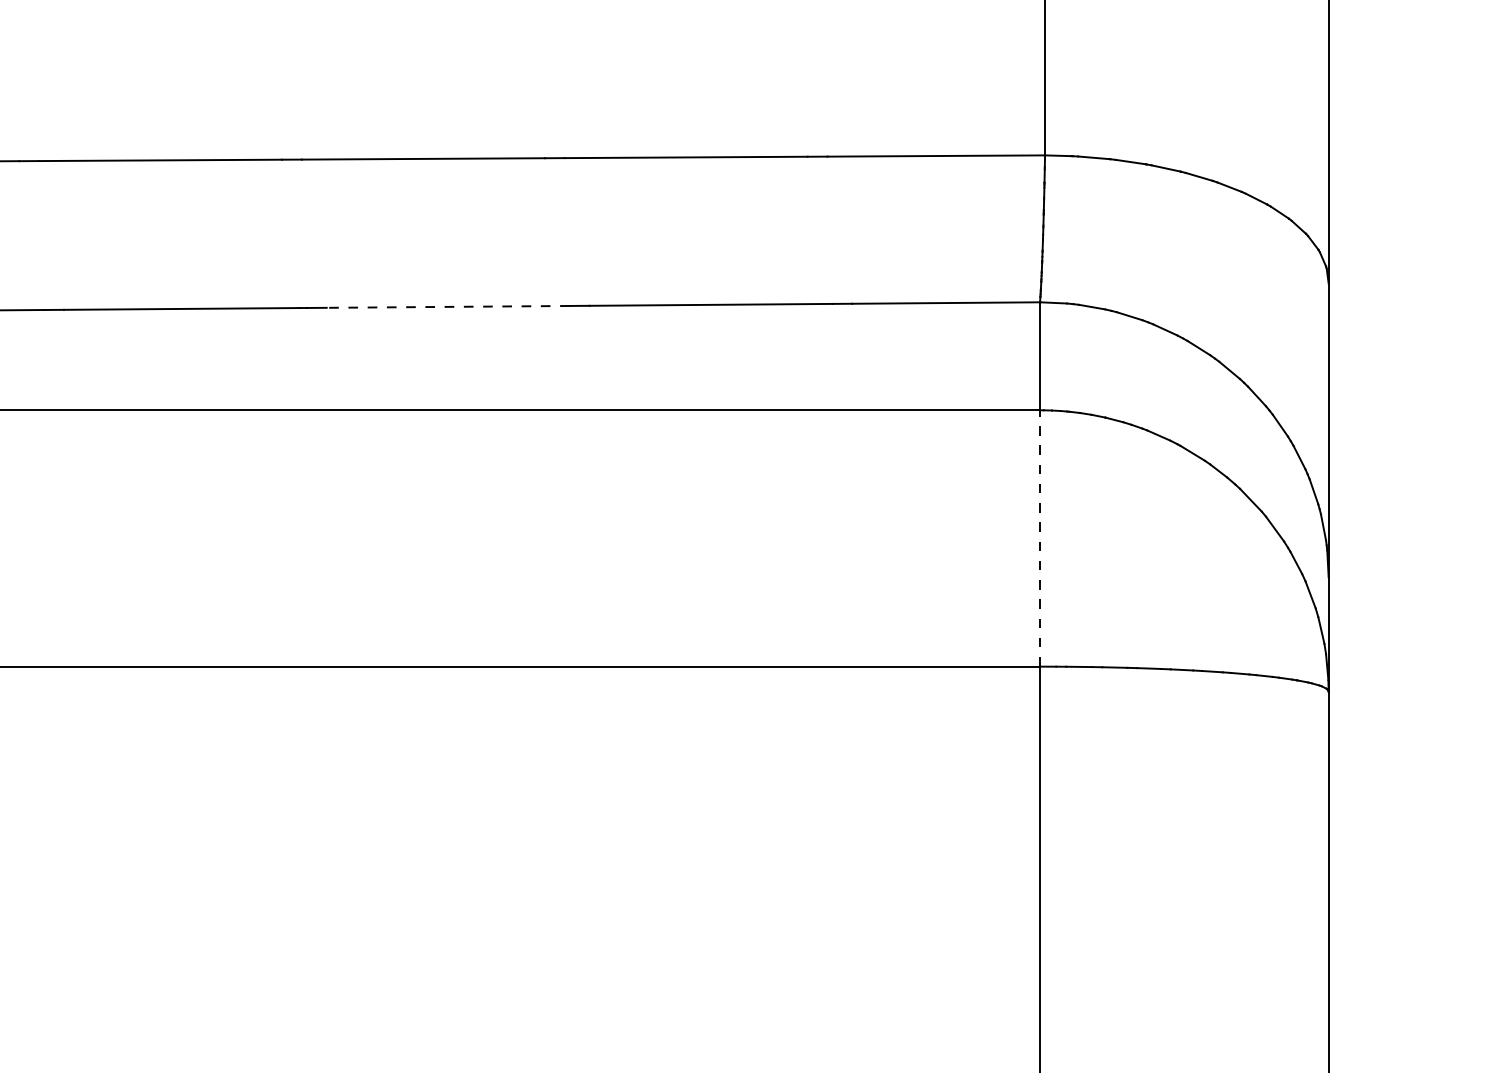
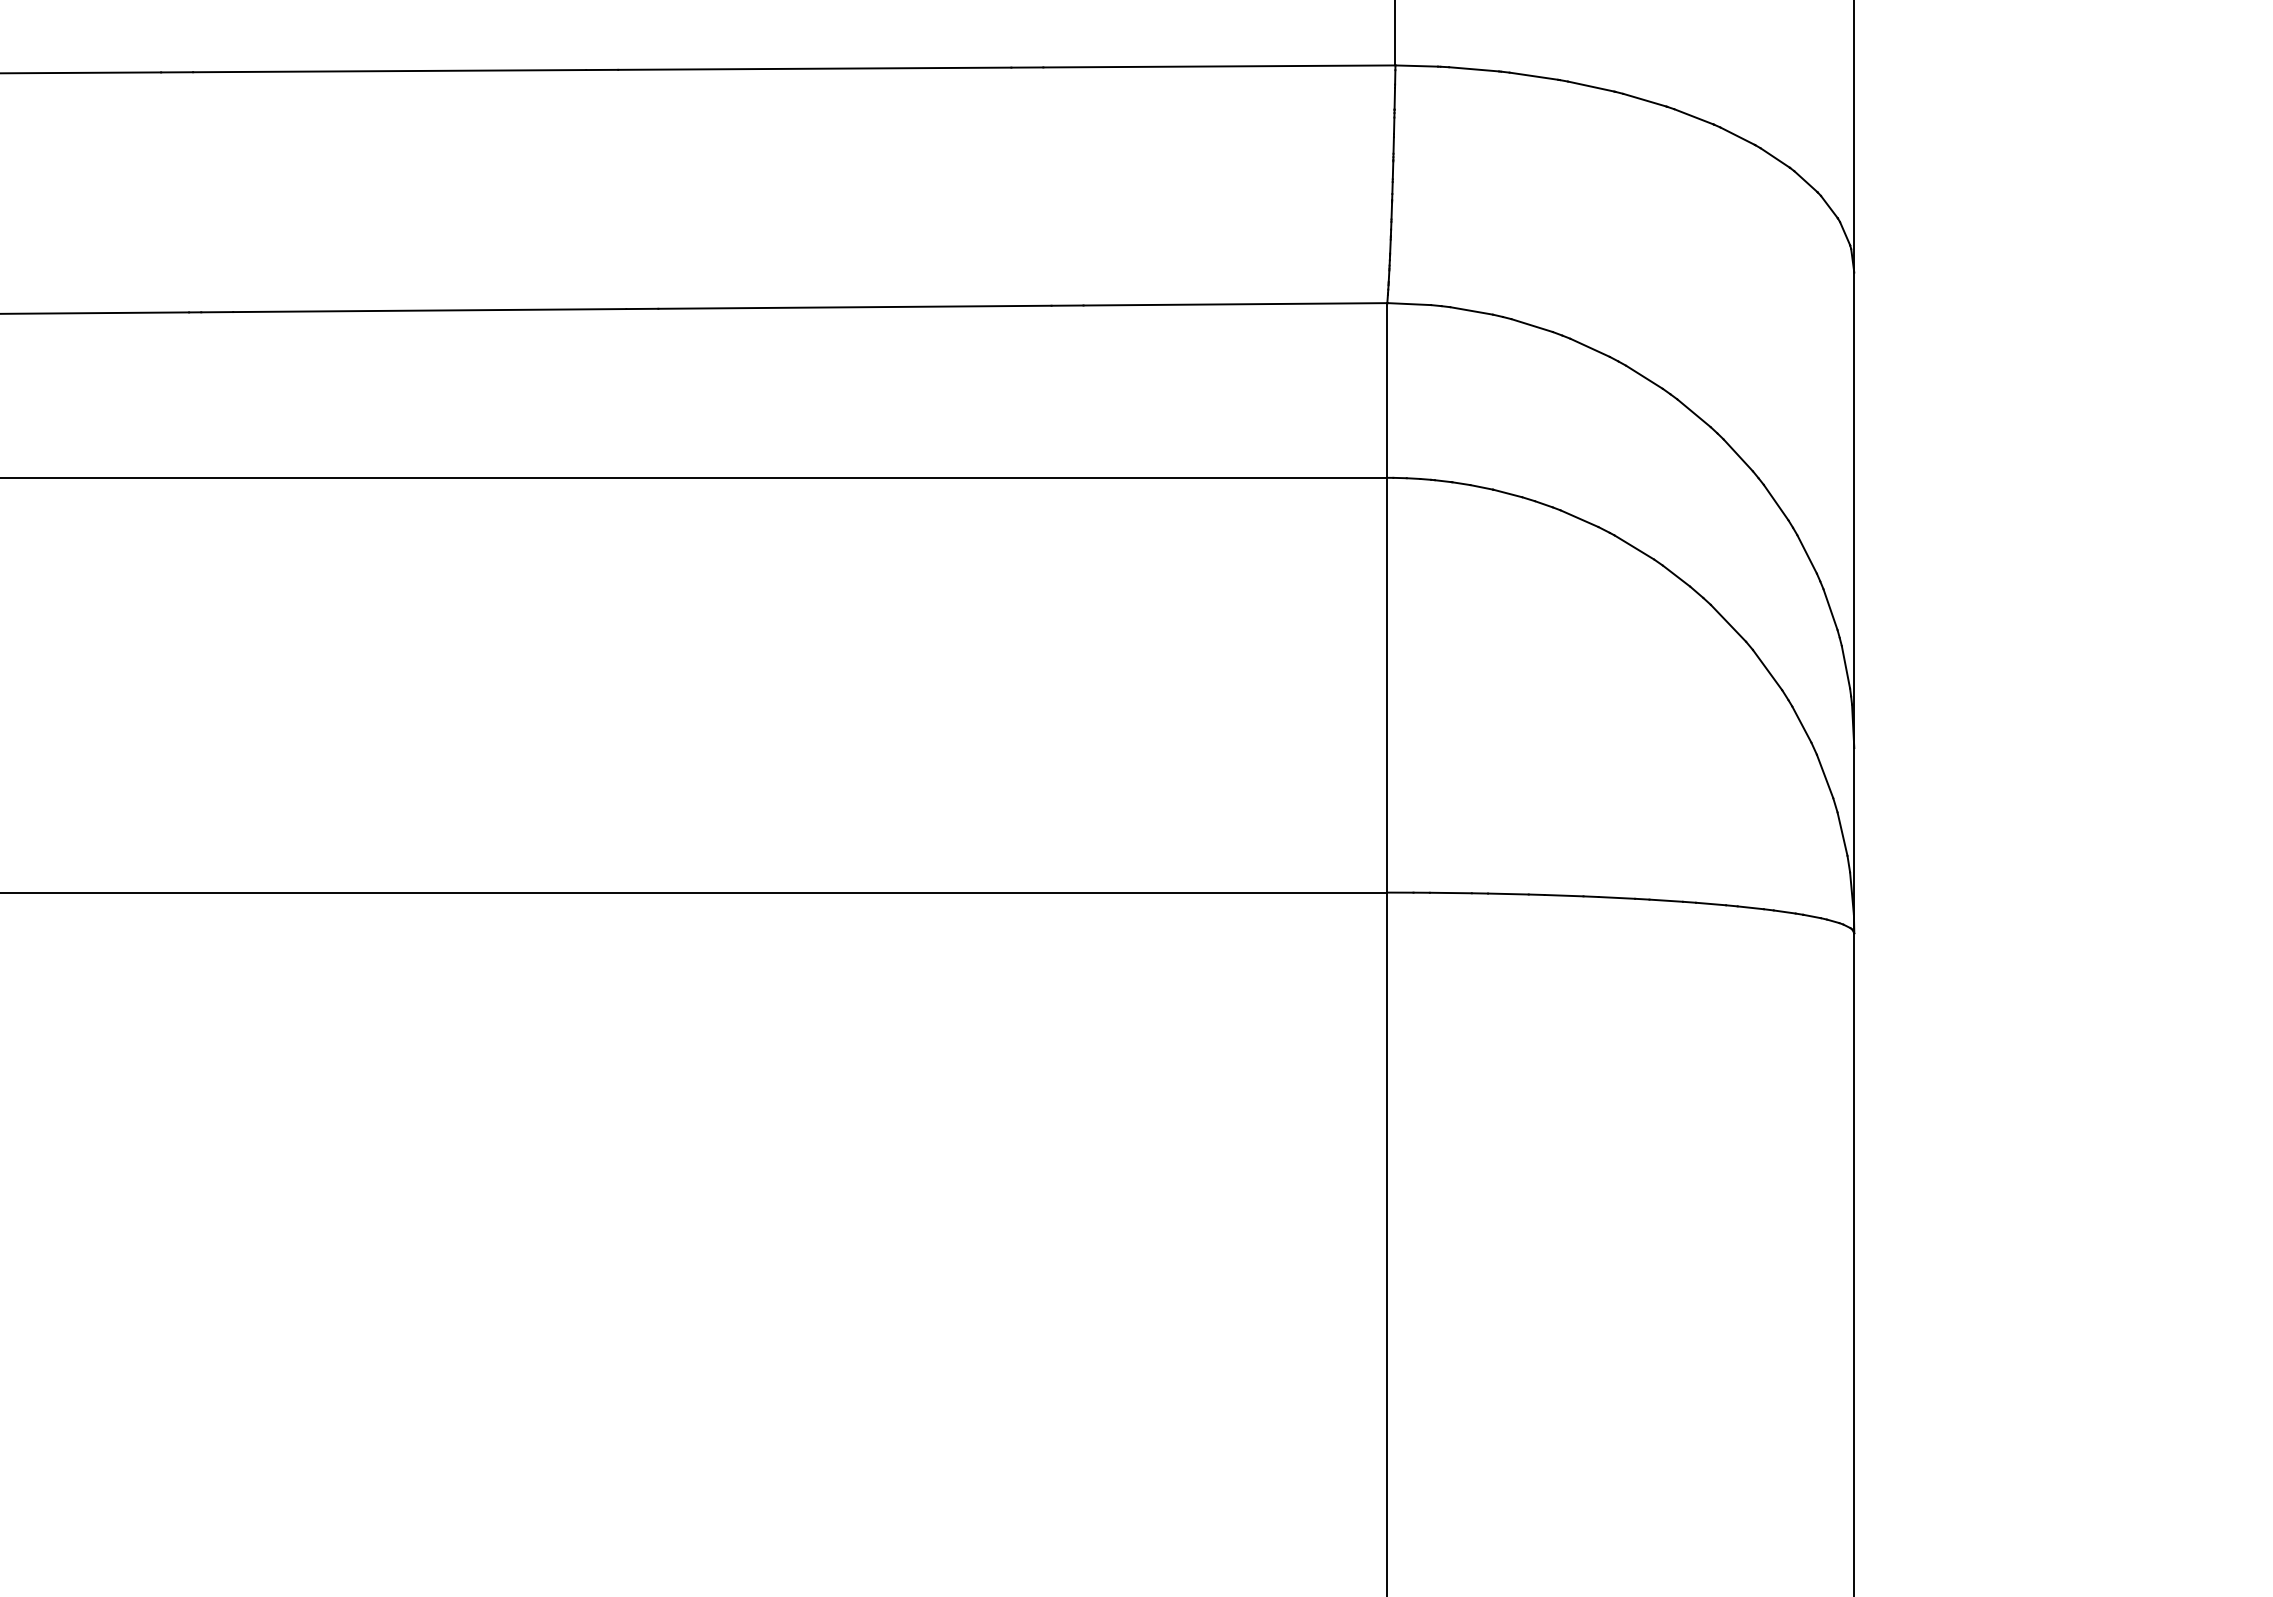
line: (448, 306) -> (430, 309), dashed -> solid
line: (1040, 537) -> (1388, 683), dashed -> solid

